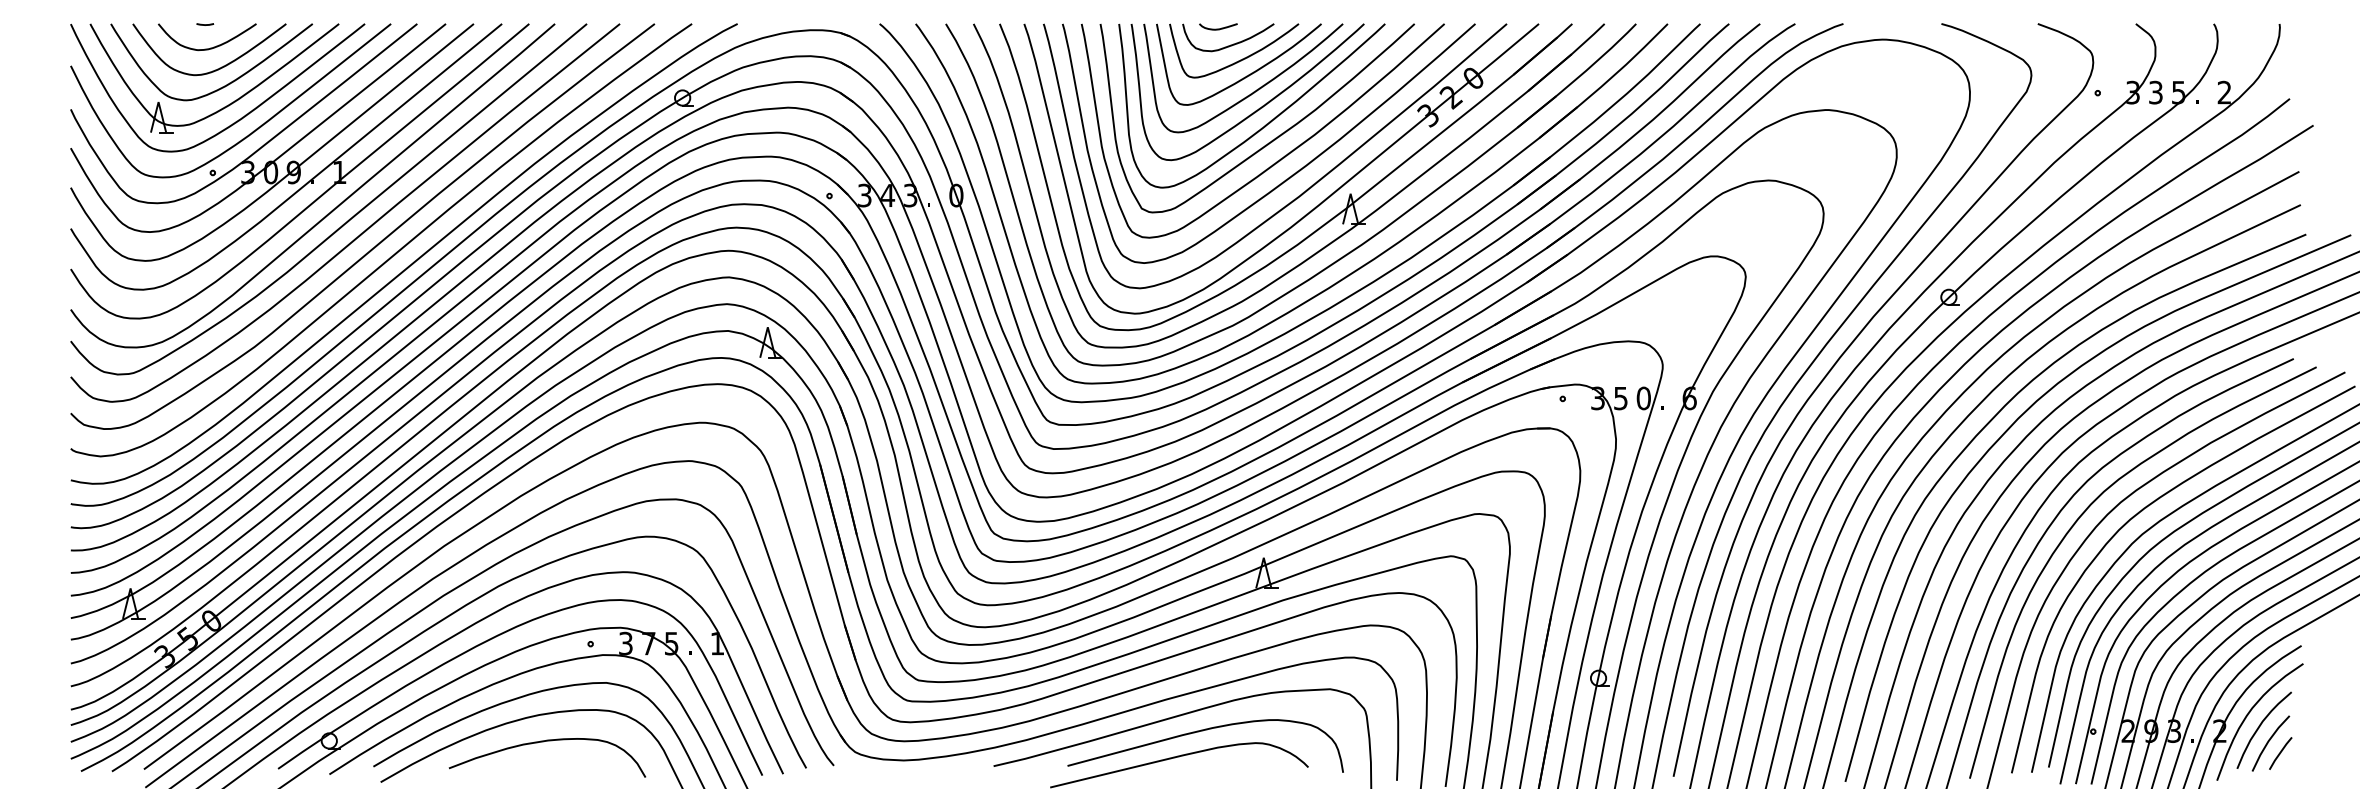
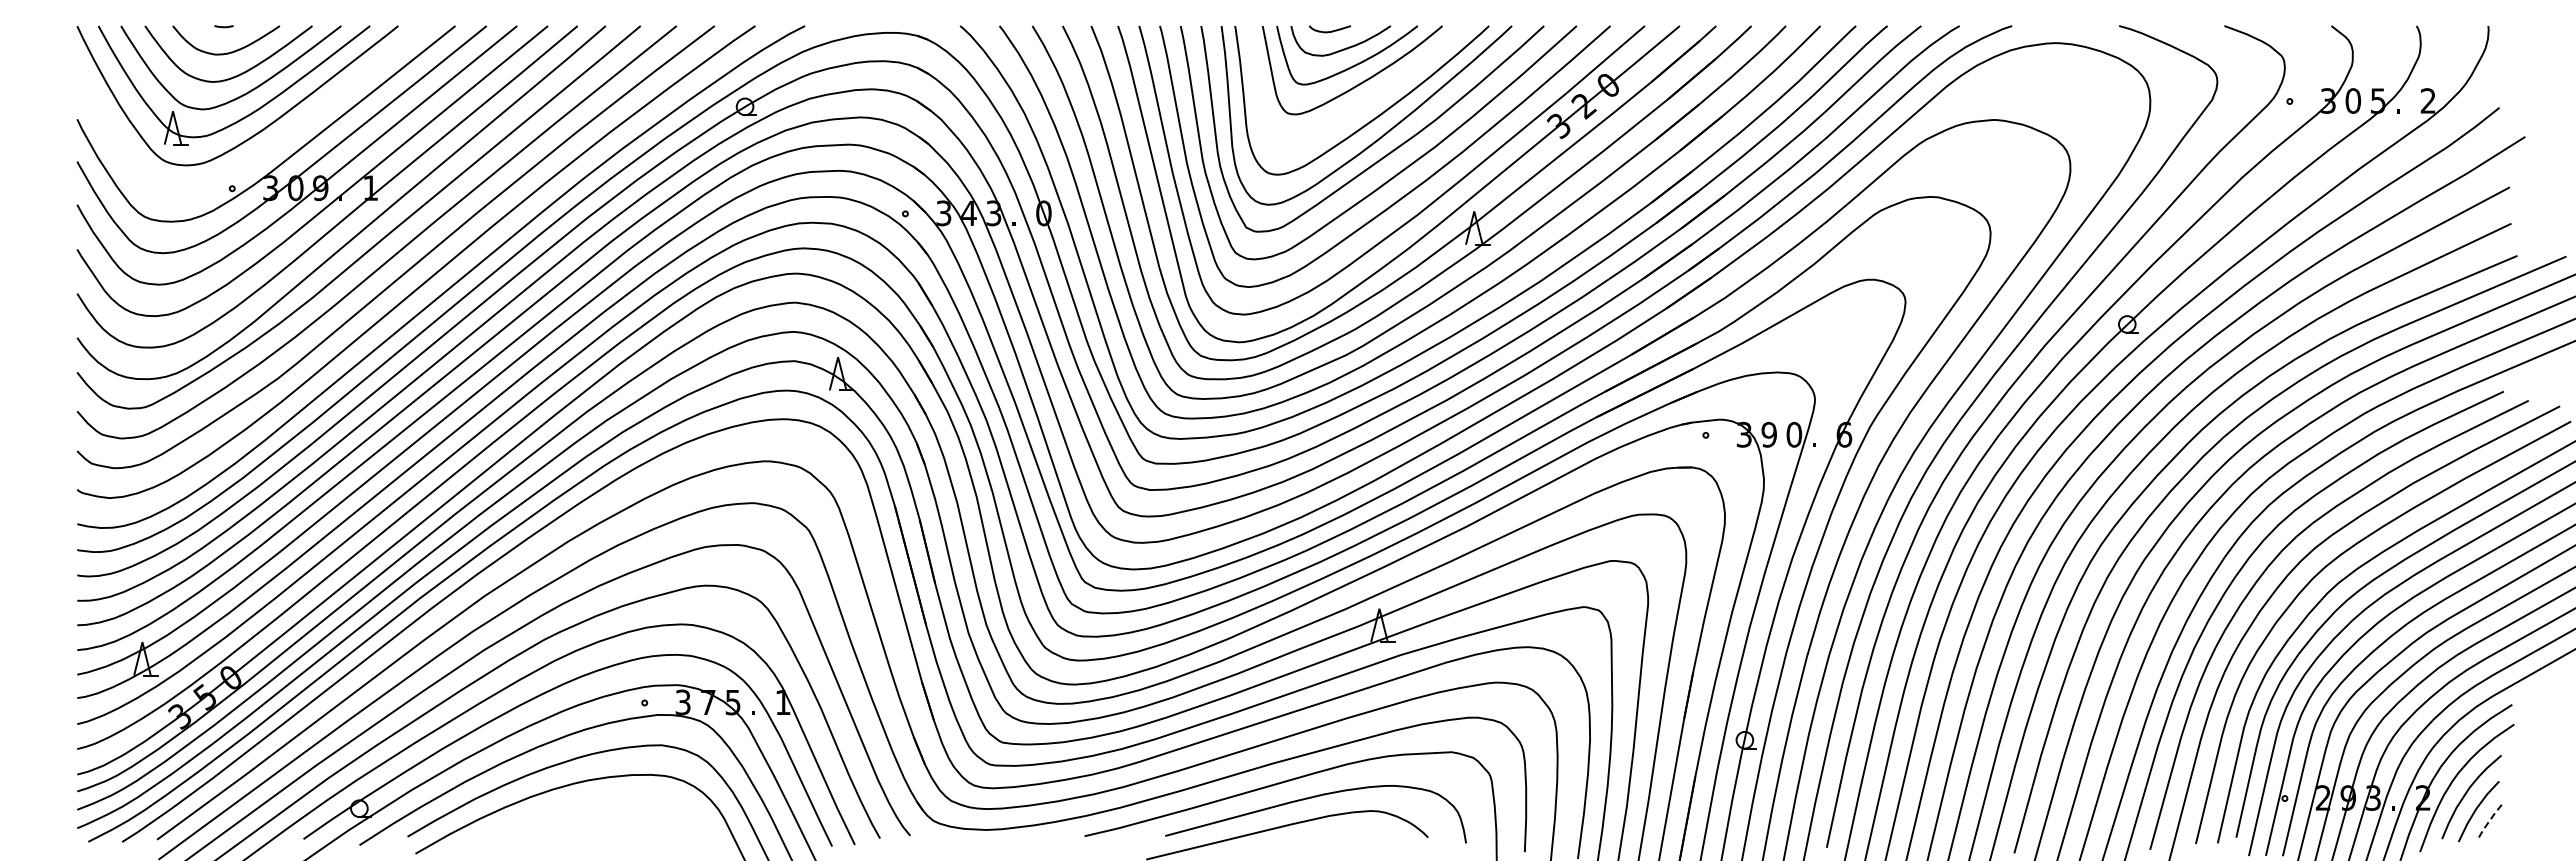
curve: (1253, 91) -> (1368, 99), removed
text: (2156, 92) -> (2353, 100), 3 -> 0
curve: (253, 130) -> (276, 142), removed
text: (1620, 398) -> (1768, 434), 5 -> 9
curve: (542, 742) -> (592, 810), removed
line: (2279, 753) -> (2488, 822), solid -> dashed

